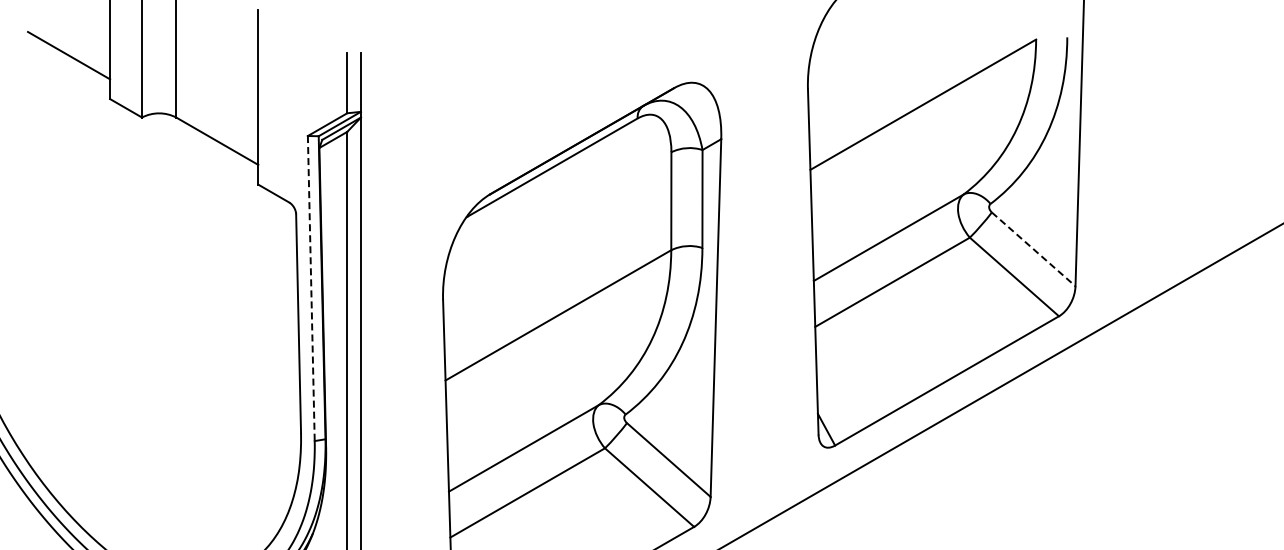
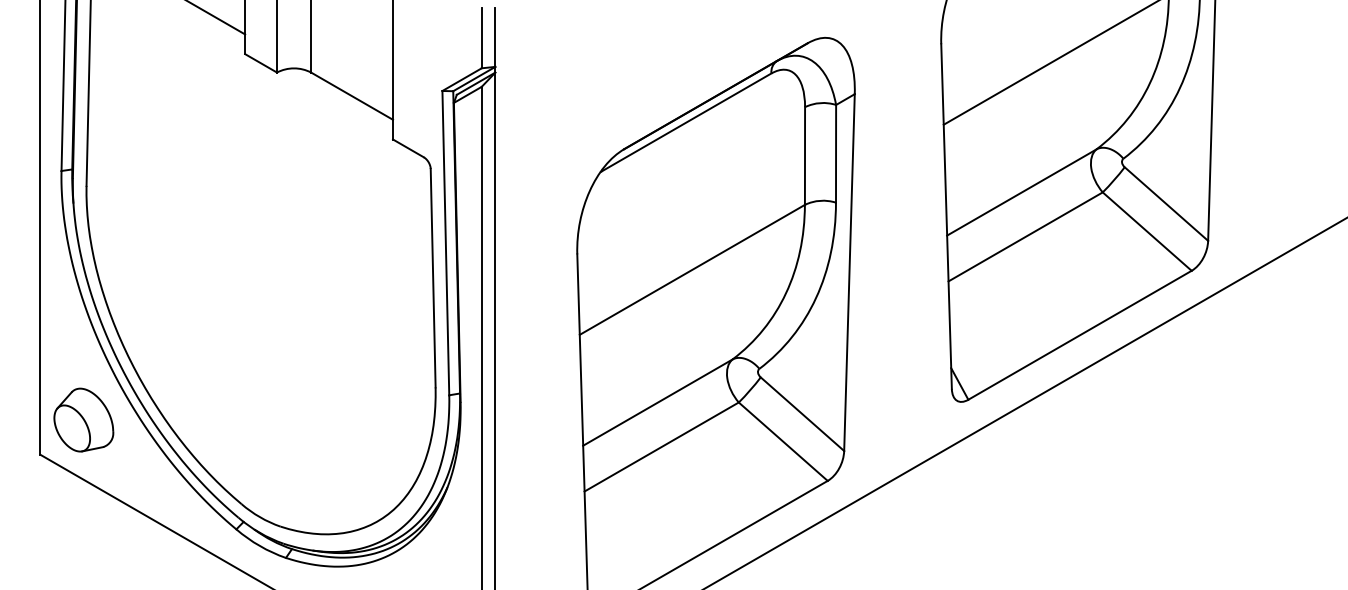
line: (1033, 249) -> (1166, 204), dashed -> solid
line: (310, 288) -> (445, 243), dashed -> solid

